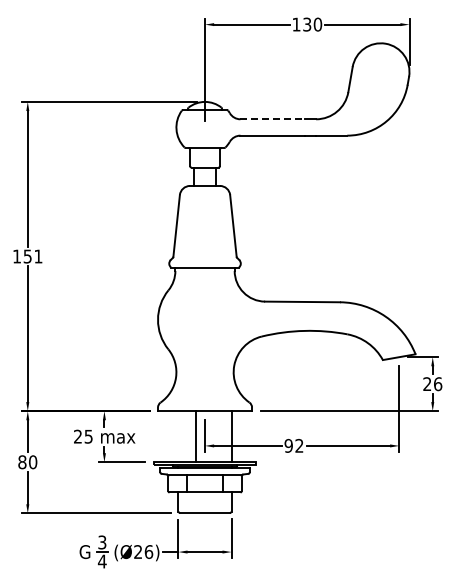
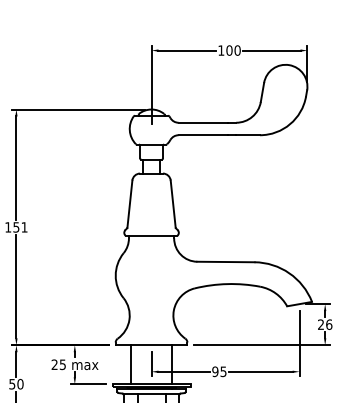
text: (307, 24) -> (229, 50), 130 -> 100
line: (273, 119) -> (203, 122), dashed -> solid
line: (196, 436) -> (131, 364), moved
text: (299, 445) -> (223, 371), 92 -> 95
text: (22, 462) -> (12, 384), 80 -> 50

